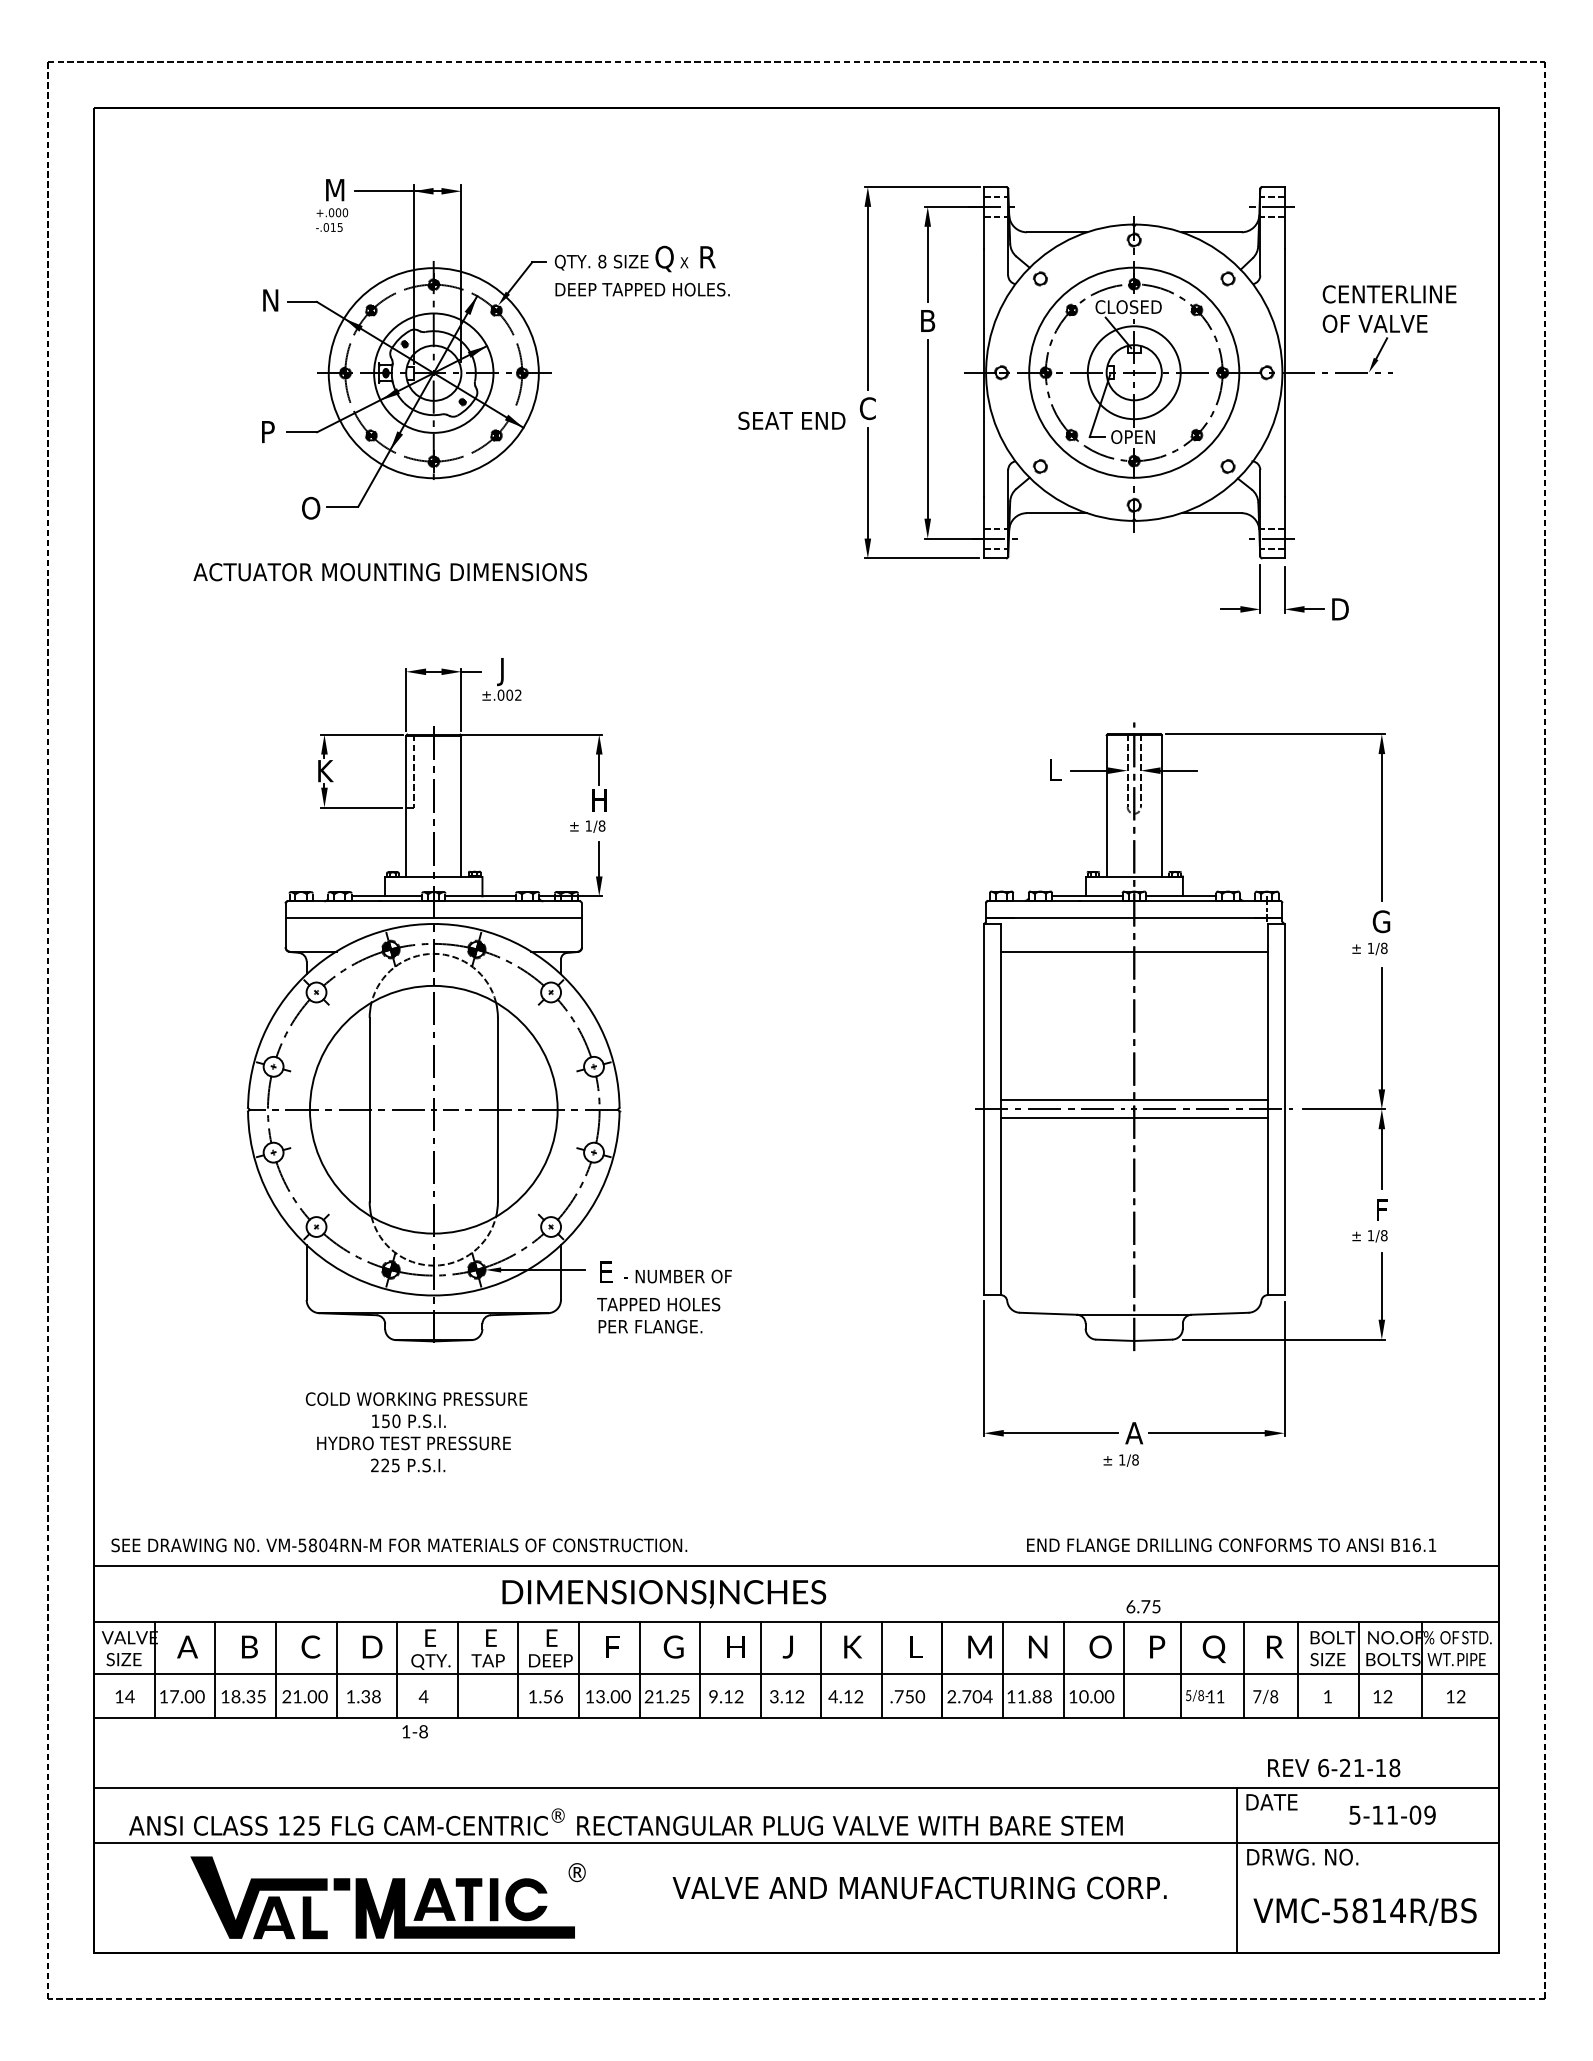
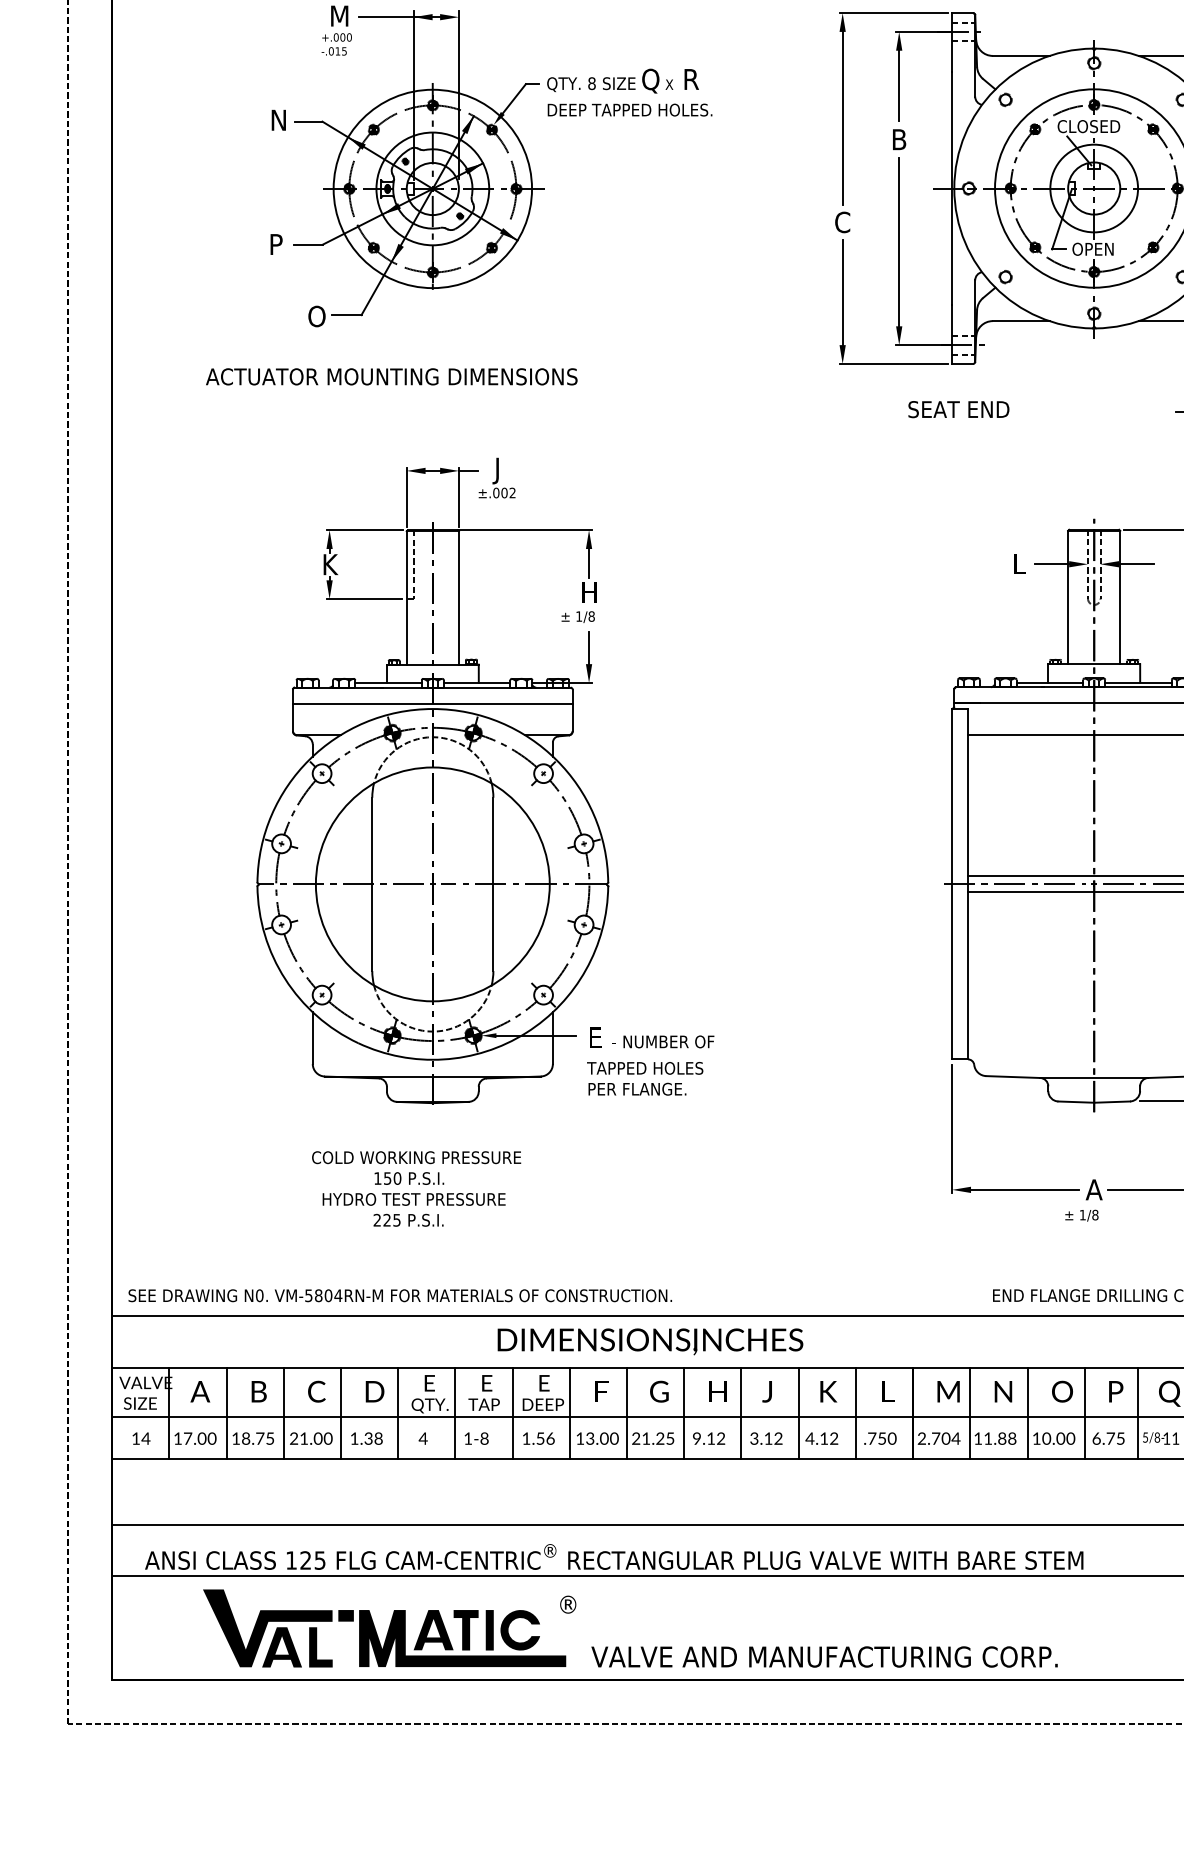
text: (791, 420) -> (958, 409), moved
text: (1143, 1606) -> (1108, 1438), moved
text: (250, 1696) -> (259, 1438), 18.35 -> 18.75
text: (414, 1731) -> (475, 1438), moved
text: (919, 1887) -> (824, 1656), moved

